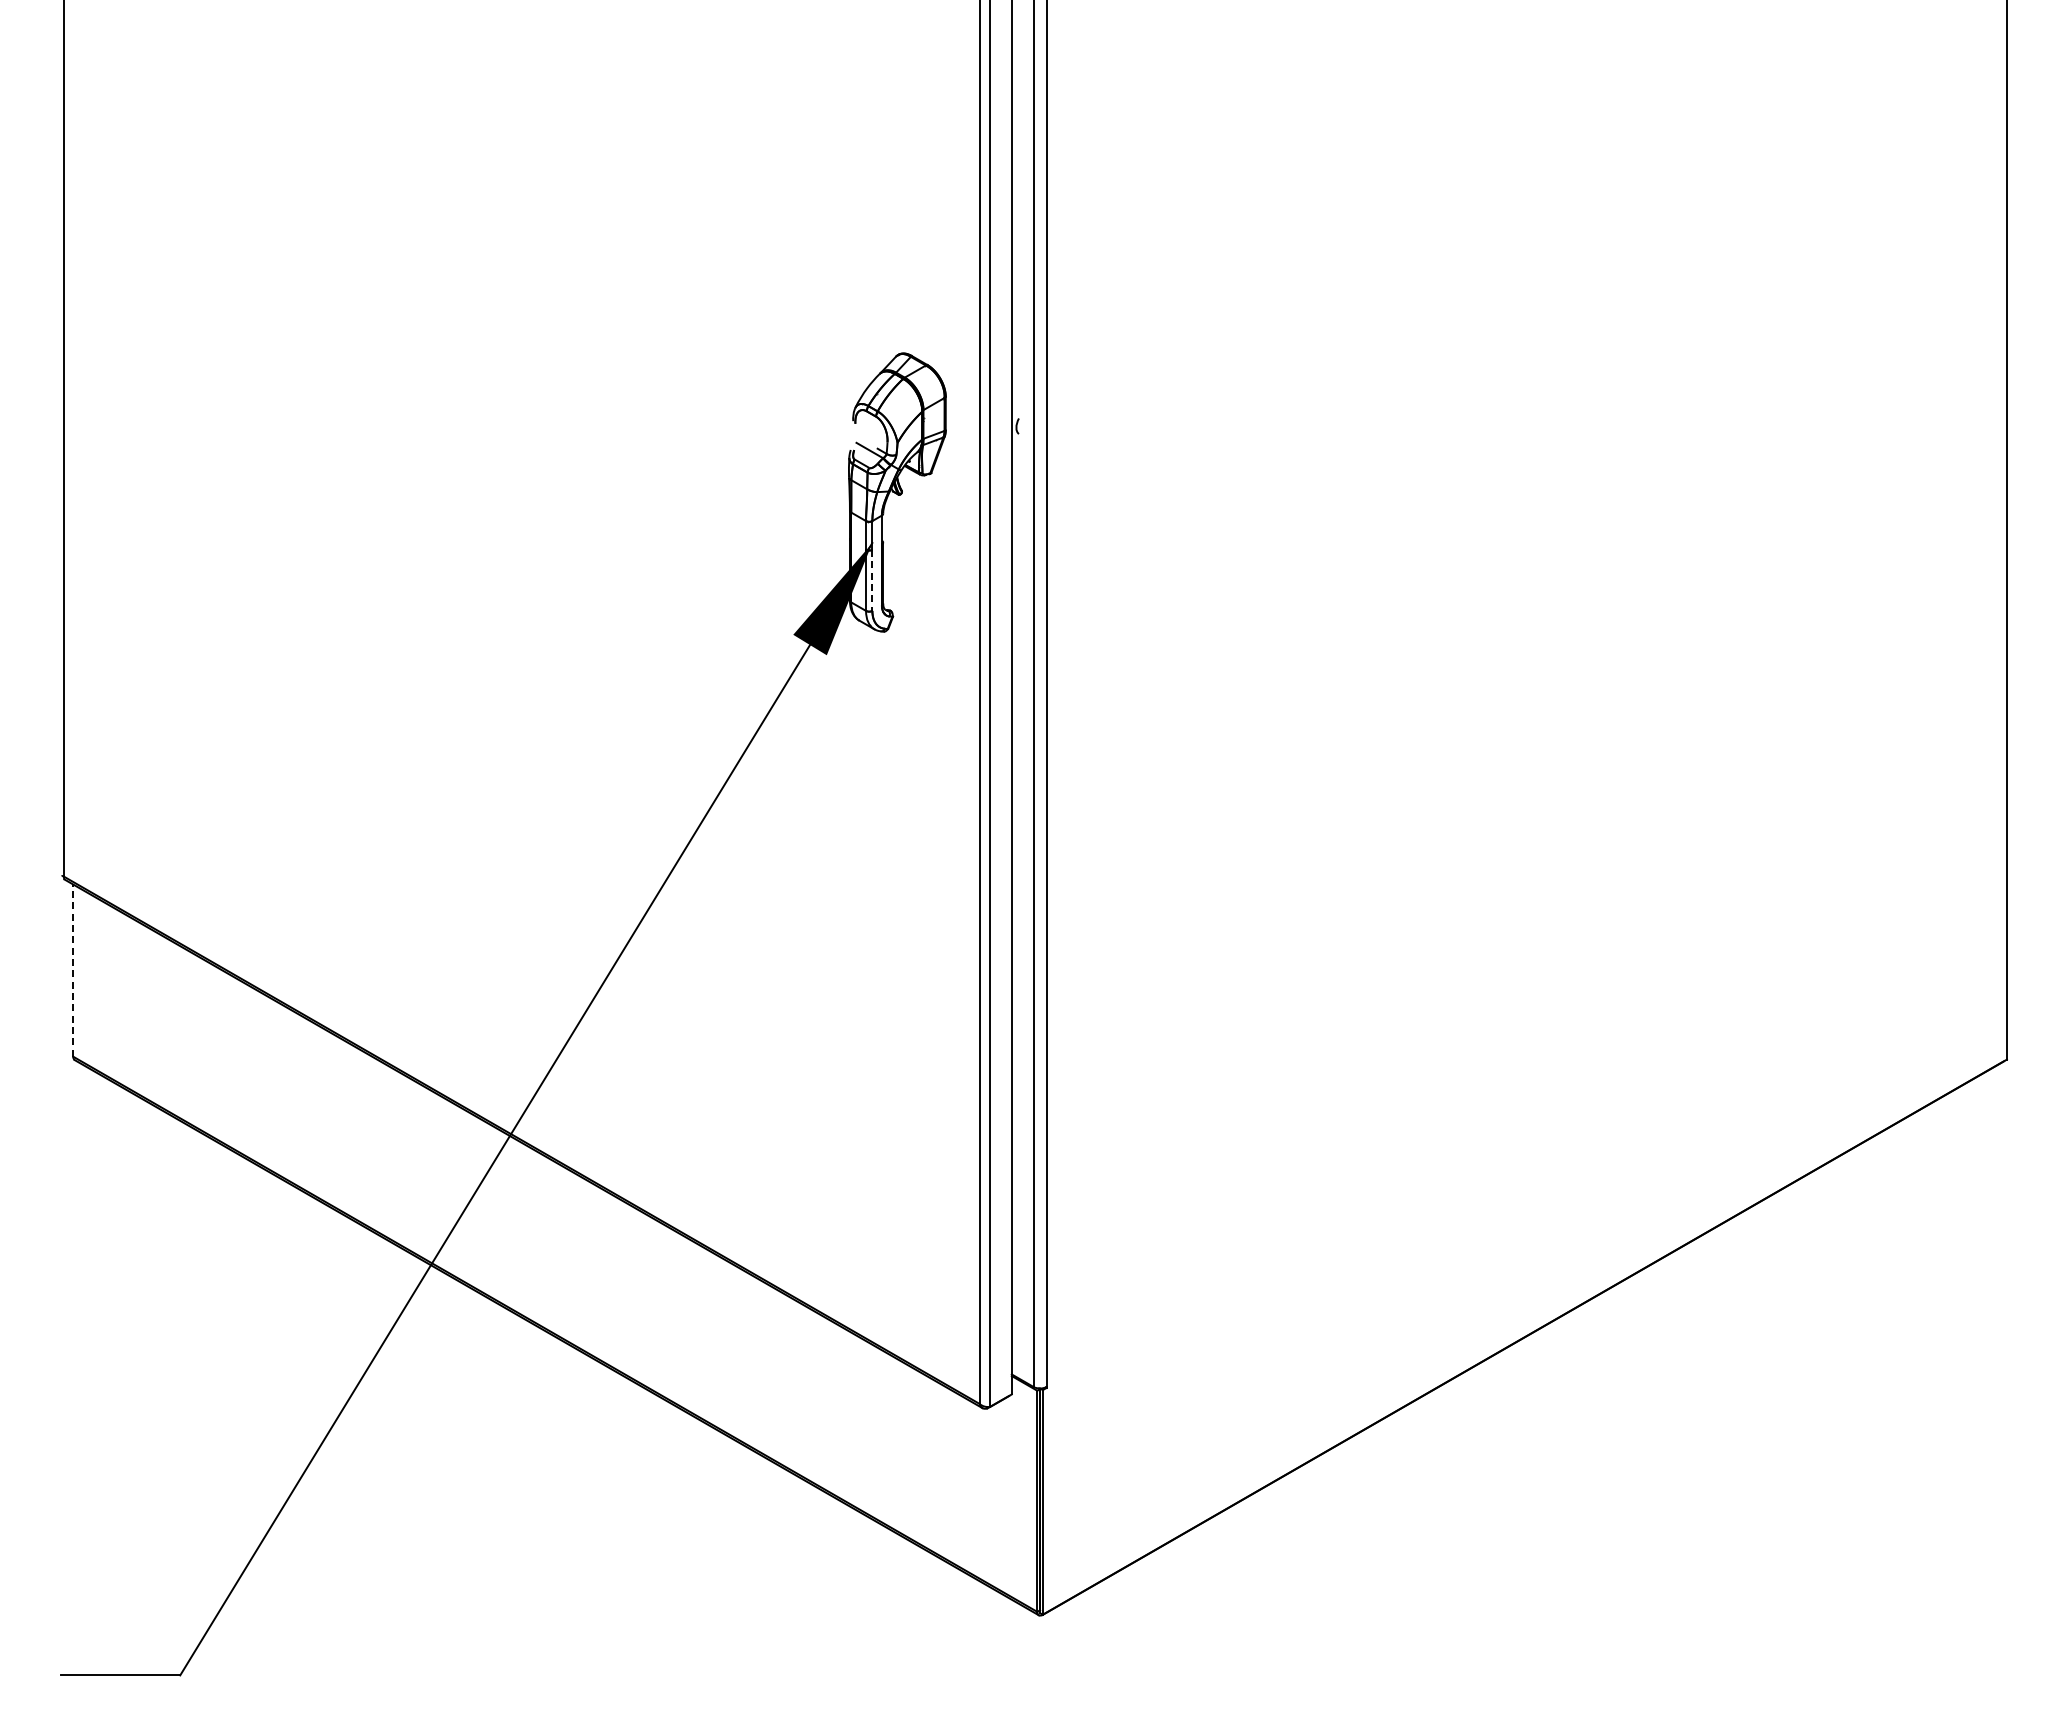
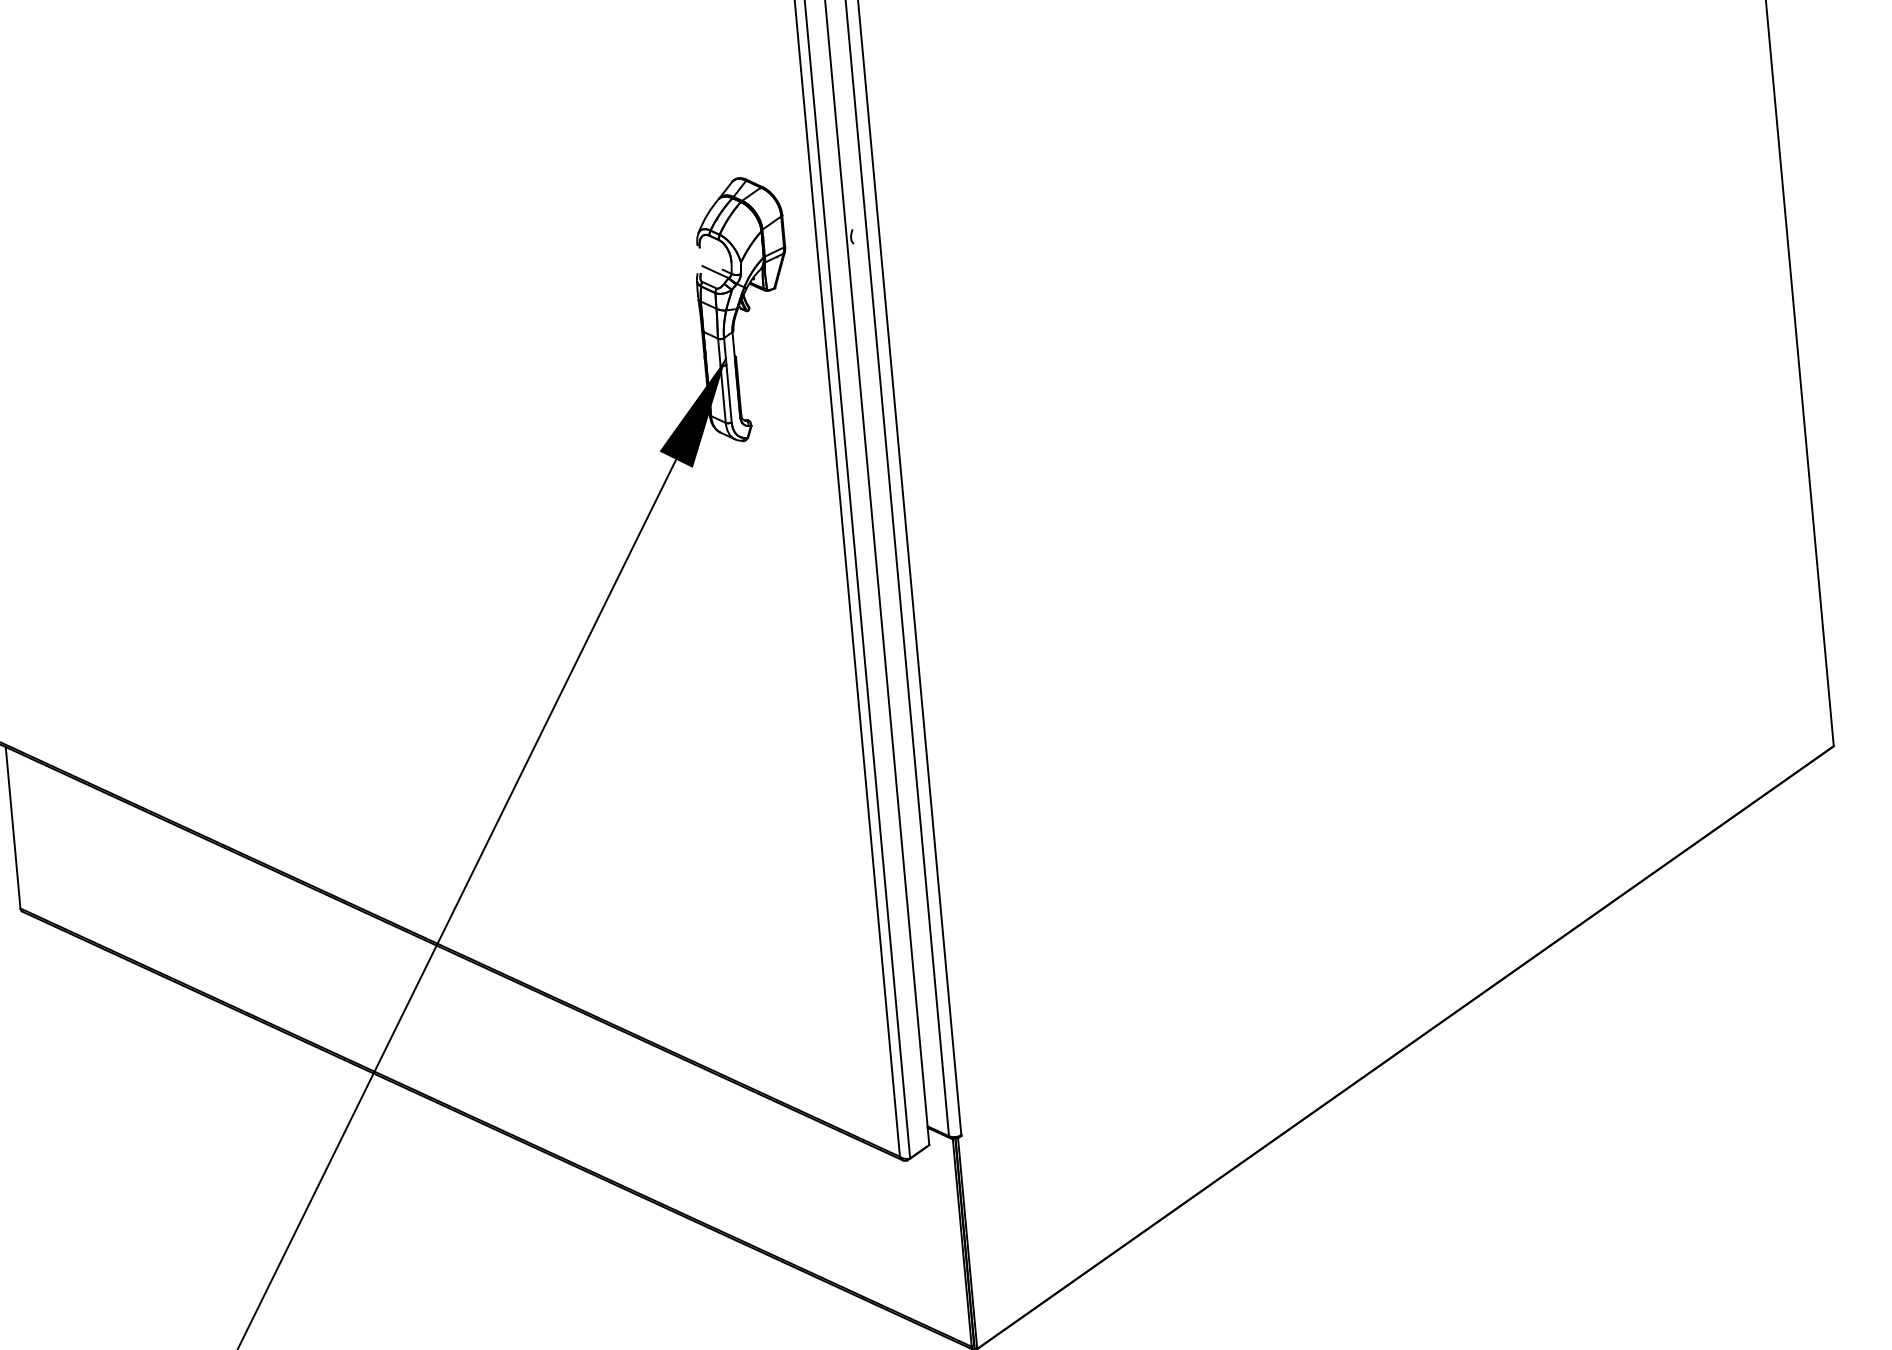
line: (872, 580) -> (729, 393), dashed -> solid
line: (73, 970) -> (13, 827), dashed -> solid

